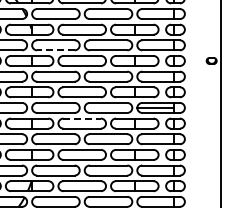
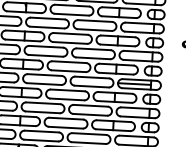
line: (55, 50) -> (46, 27), dashed -> solid
line: (82, 118) -> (68, 90), dashed -> solid

